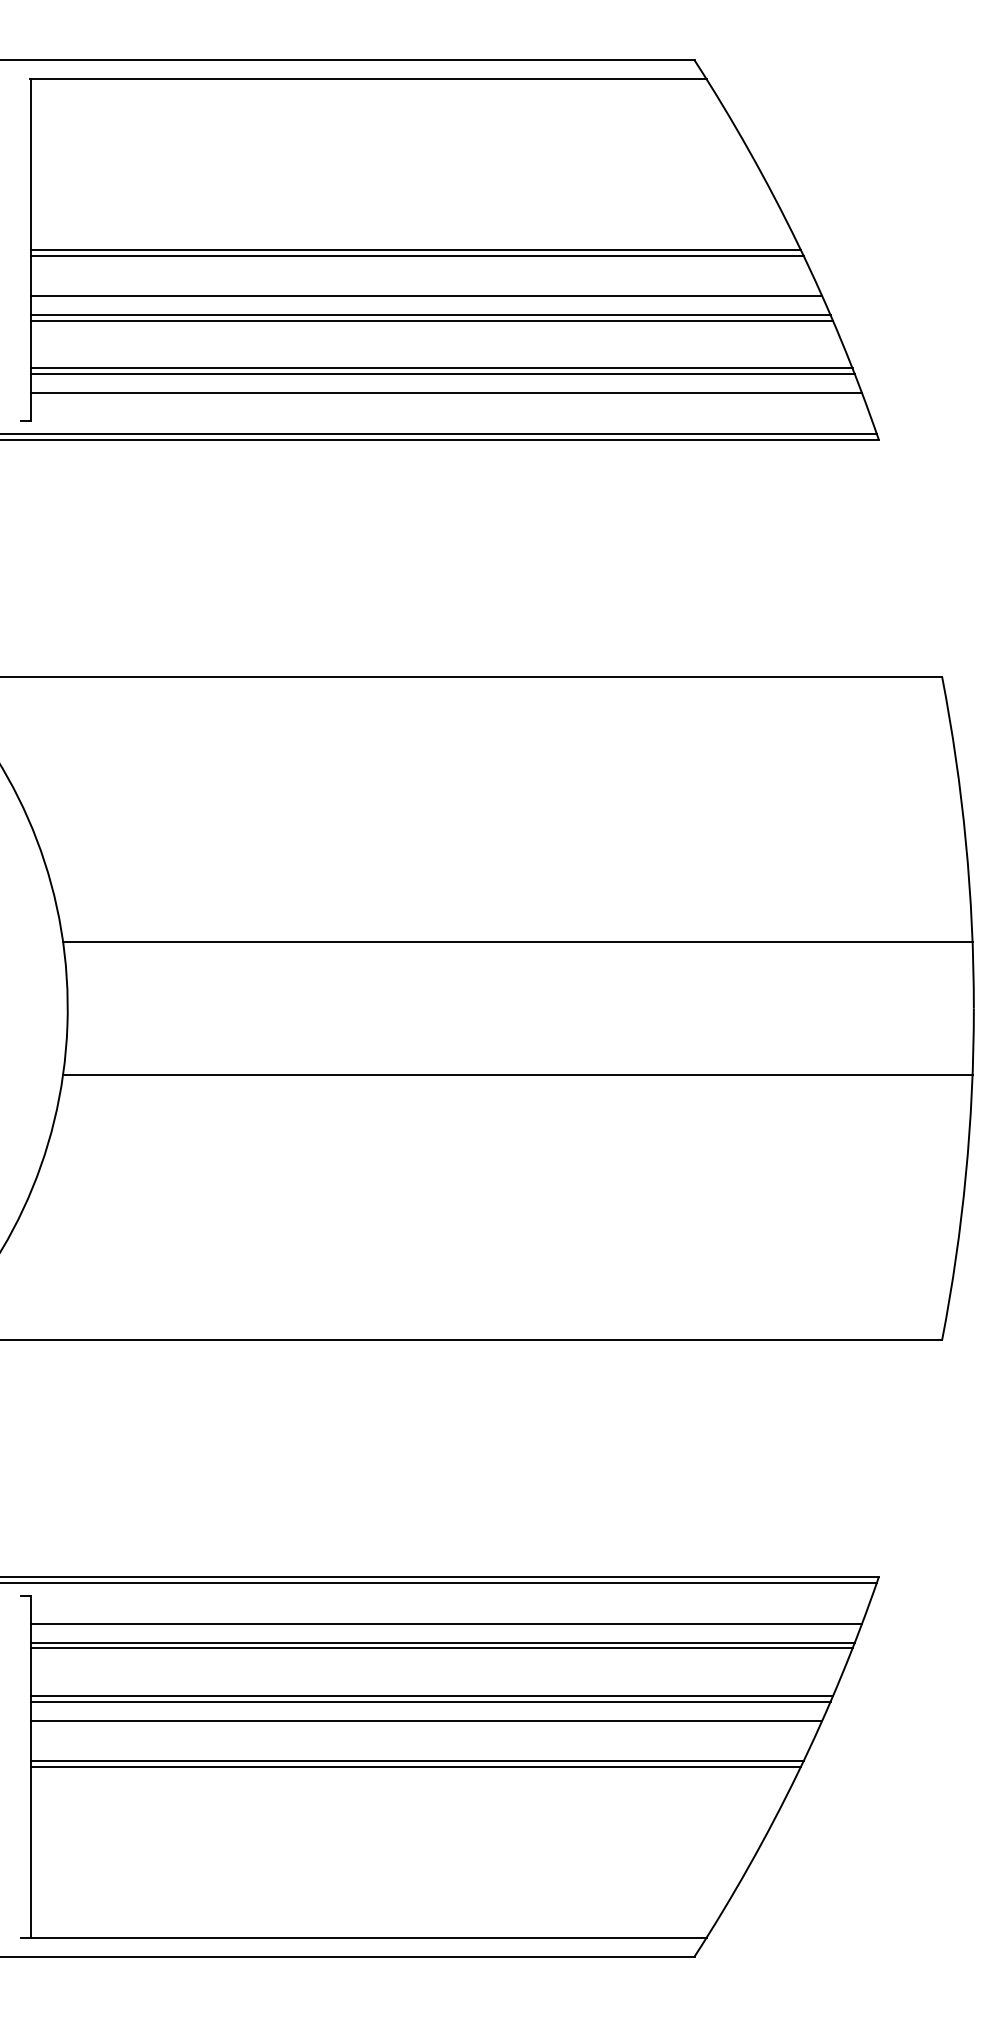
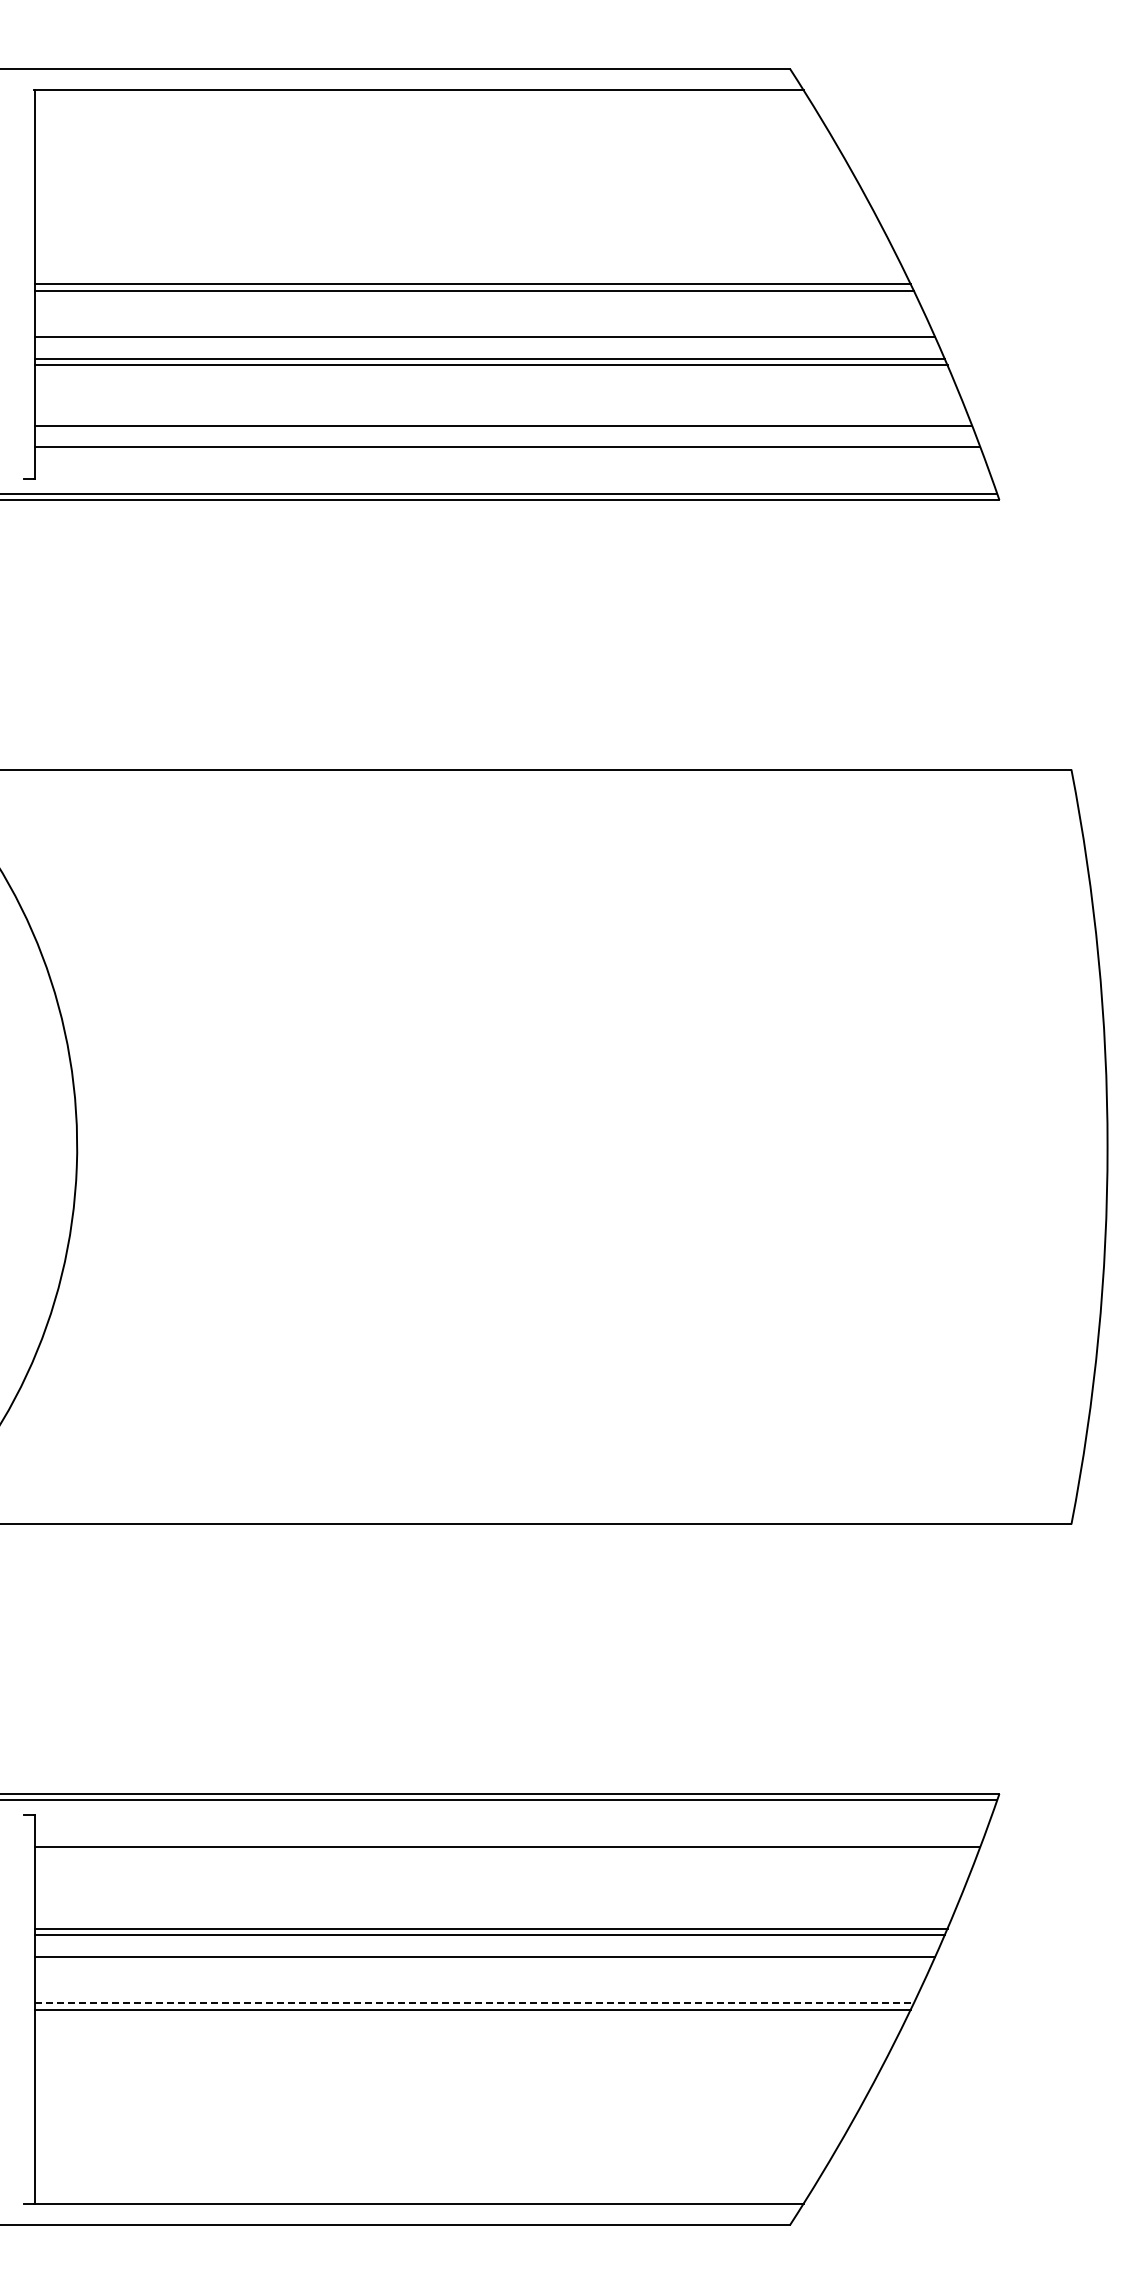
line: (441, 368) -> (502, 419), removed
line: (517, 942) -> (588, 1071), removed
line: (517, 1074) -> (588, 1222), removed
line: (442, 1642) -> (503, 1868), removed
line: (441, 1648) -> (502, 1874), removed
line: (417, 1761) -> (474, 2003), solid -> dashed

